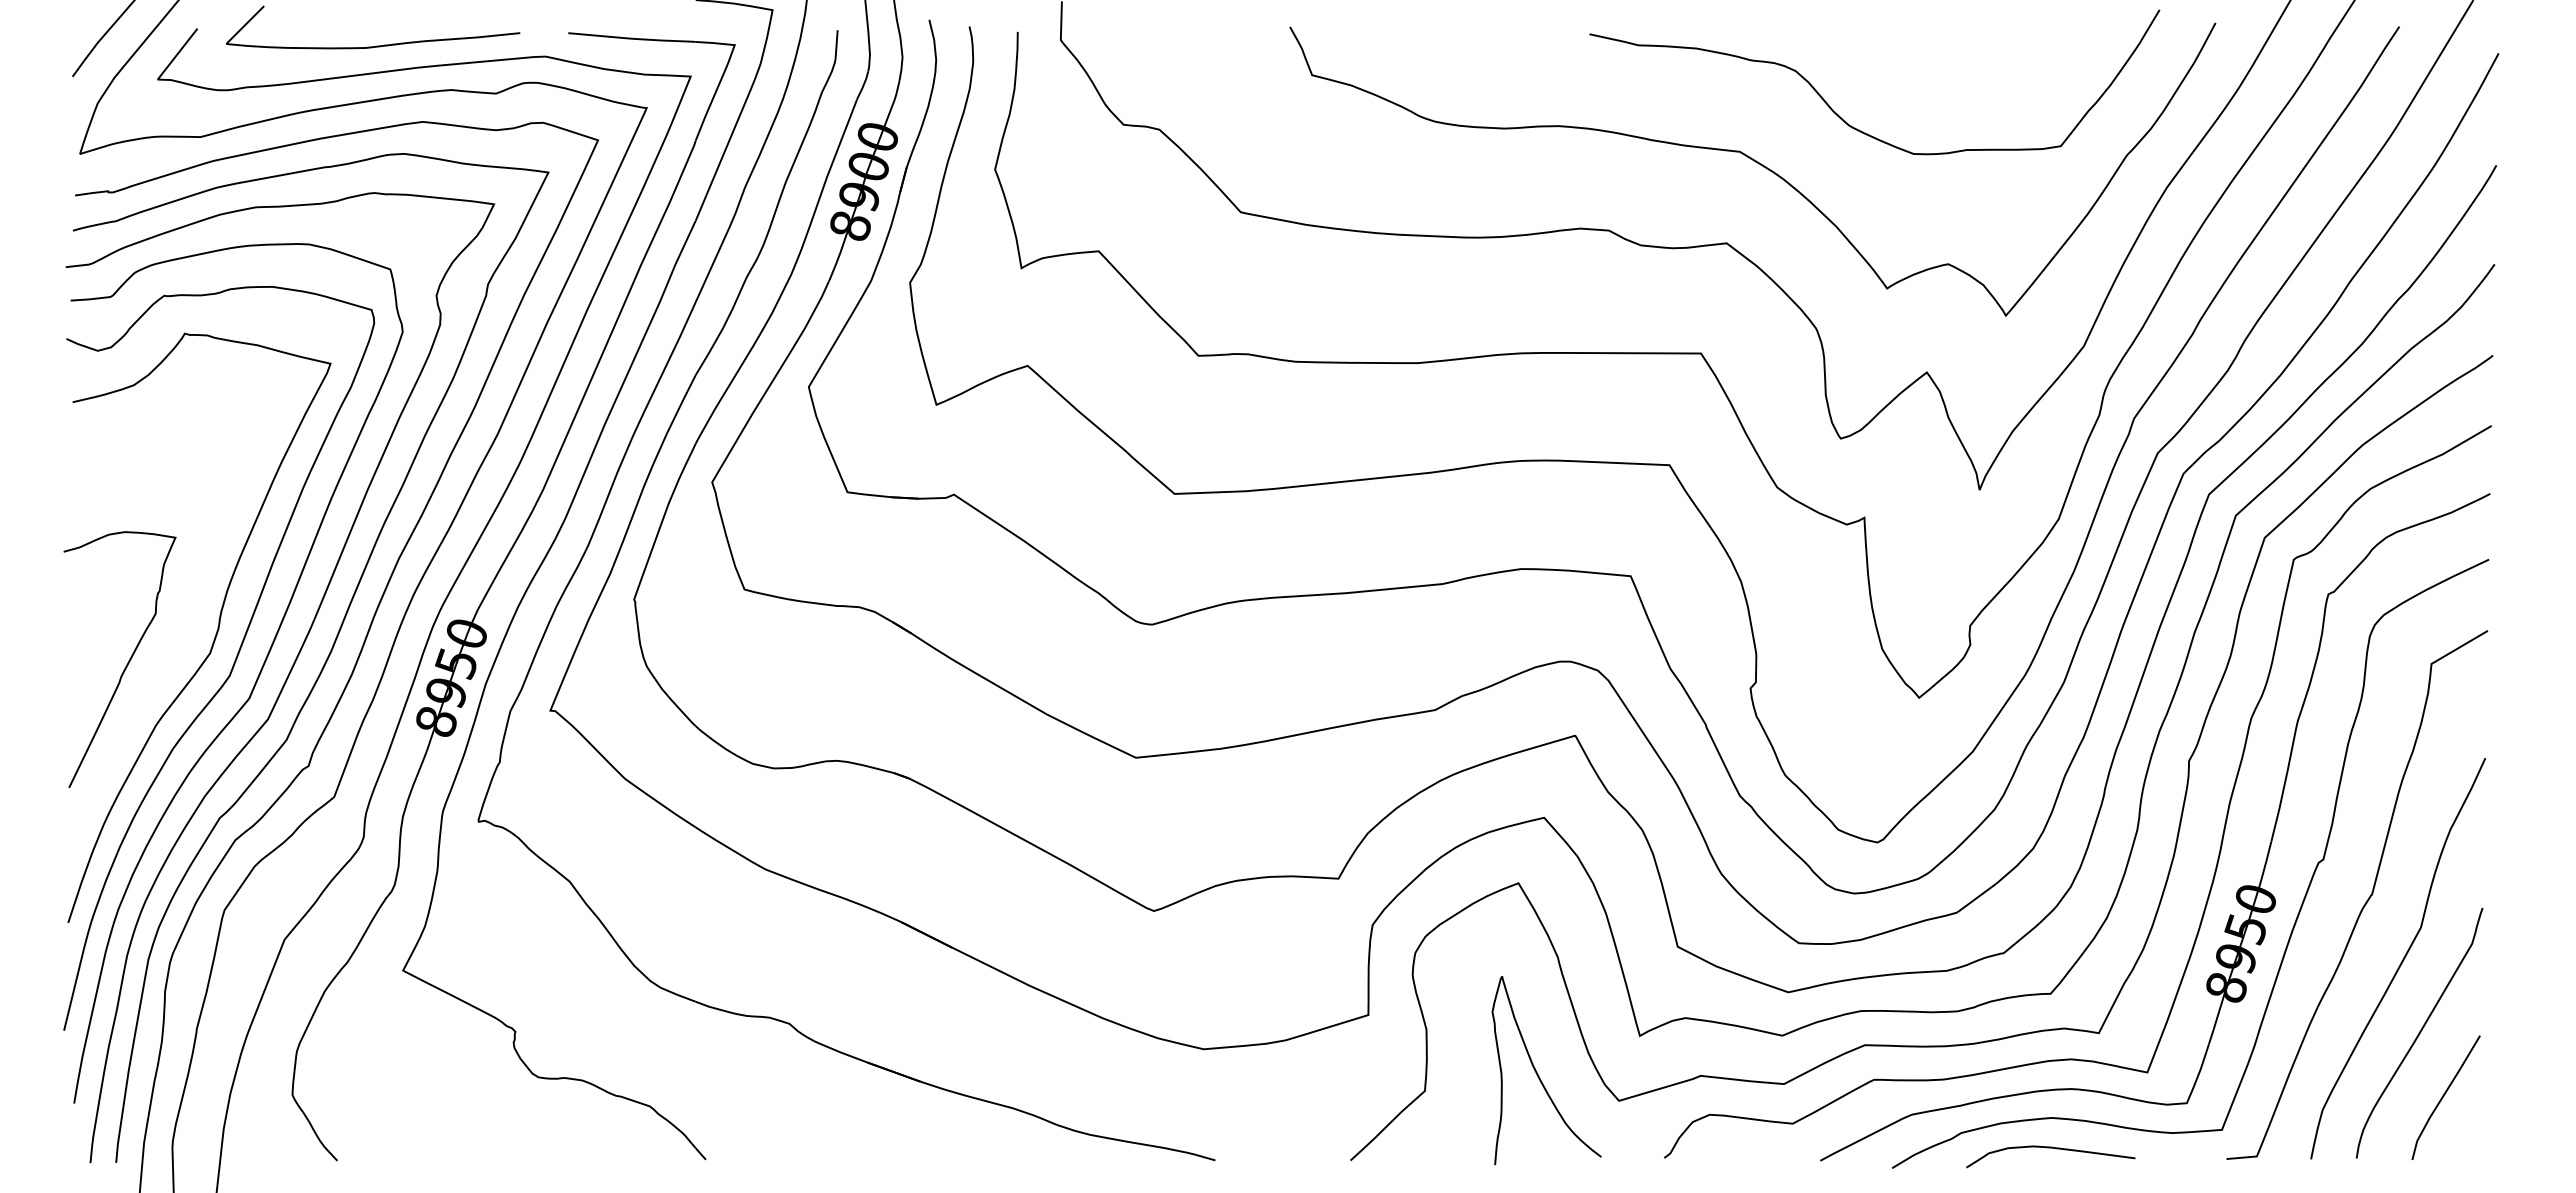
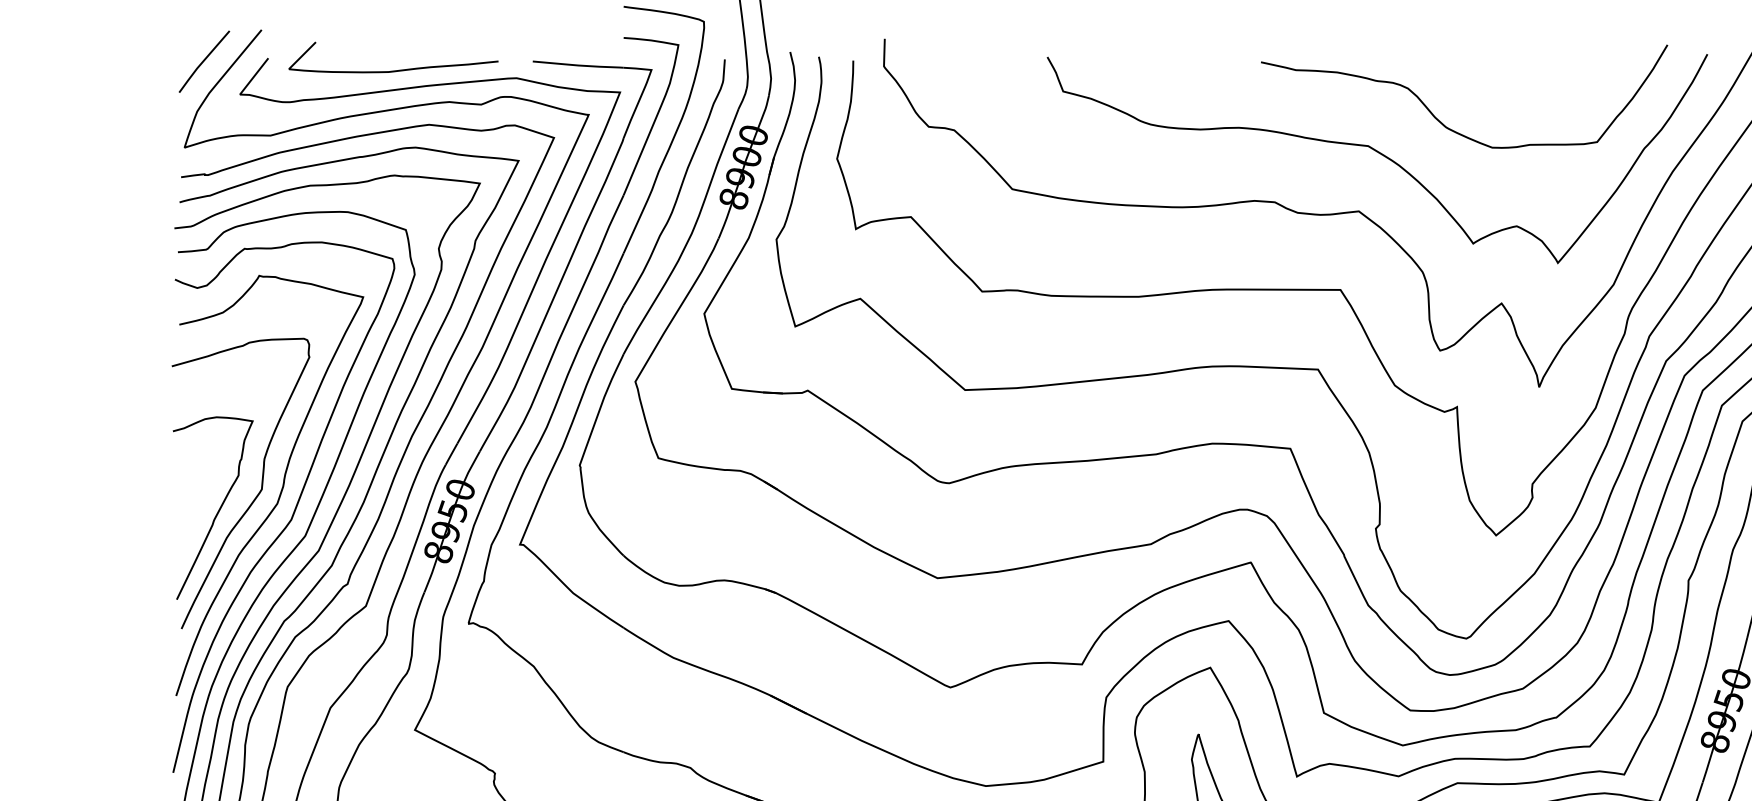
curve: (181, 641) -> (256, 495), added

